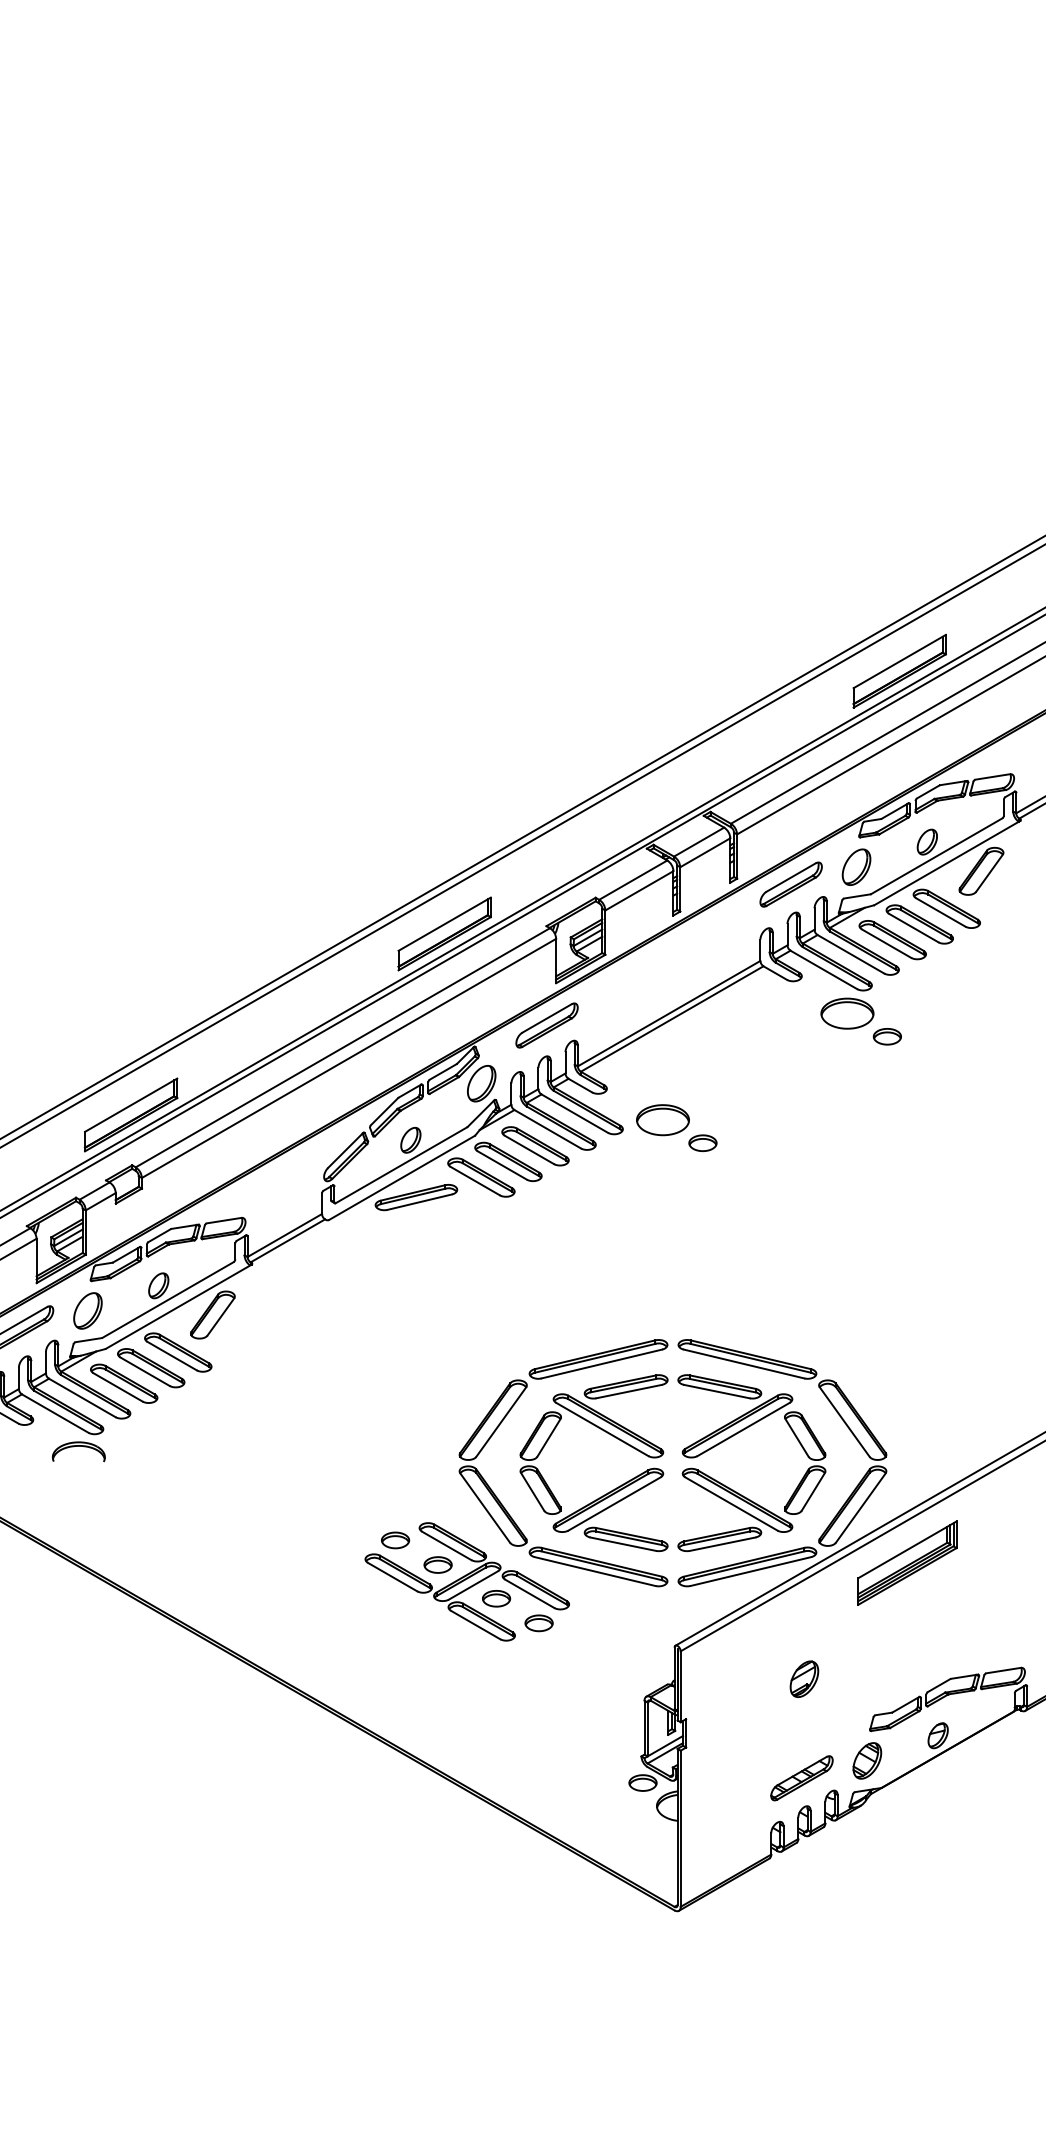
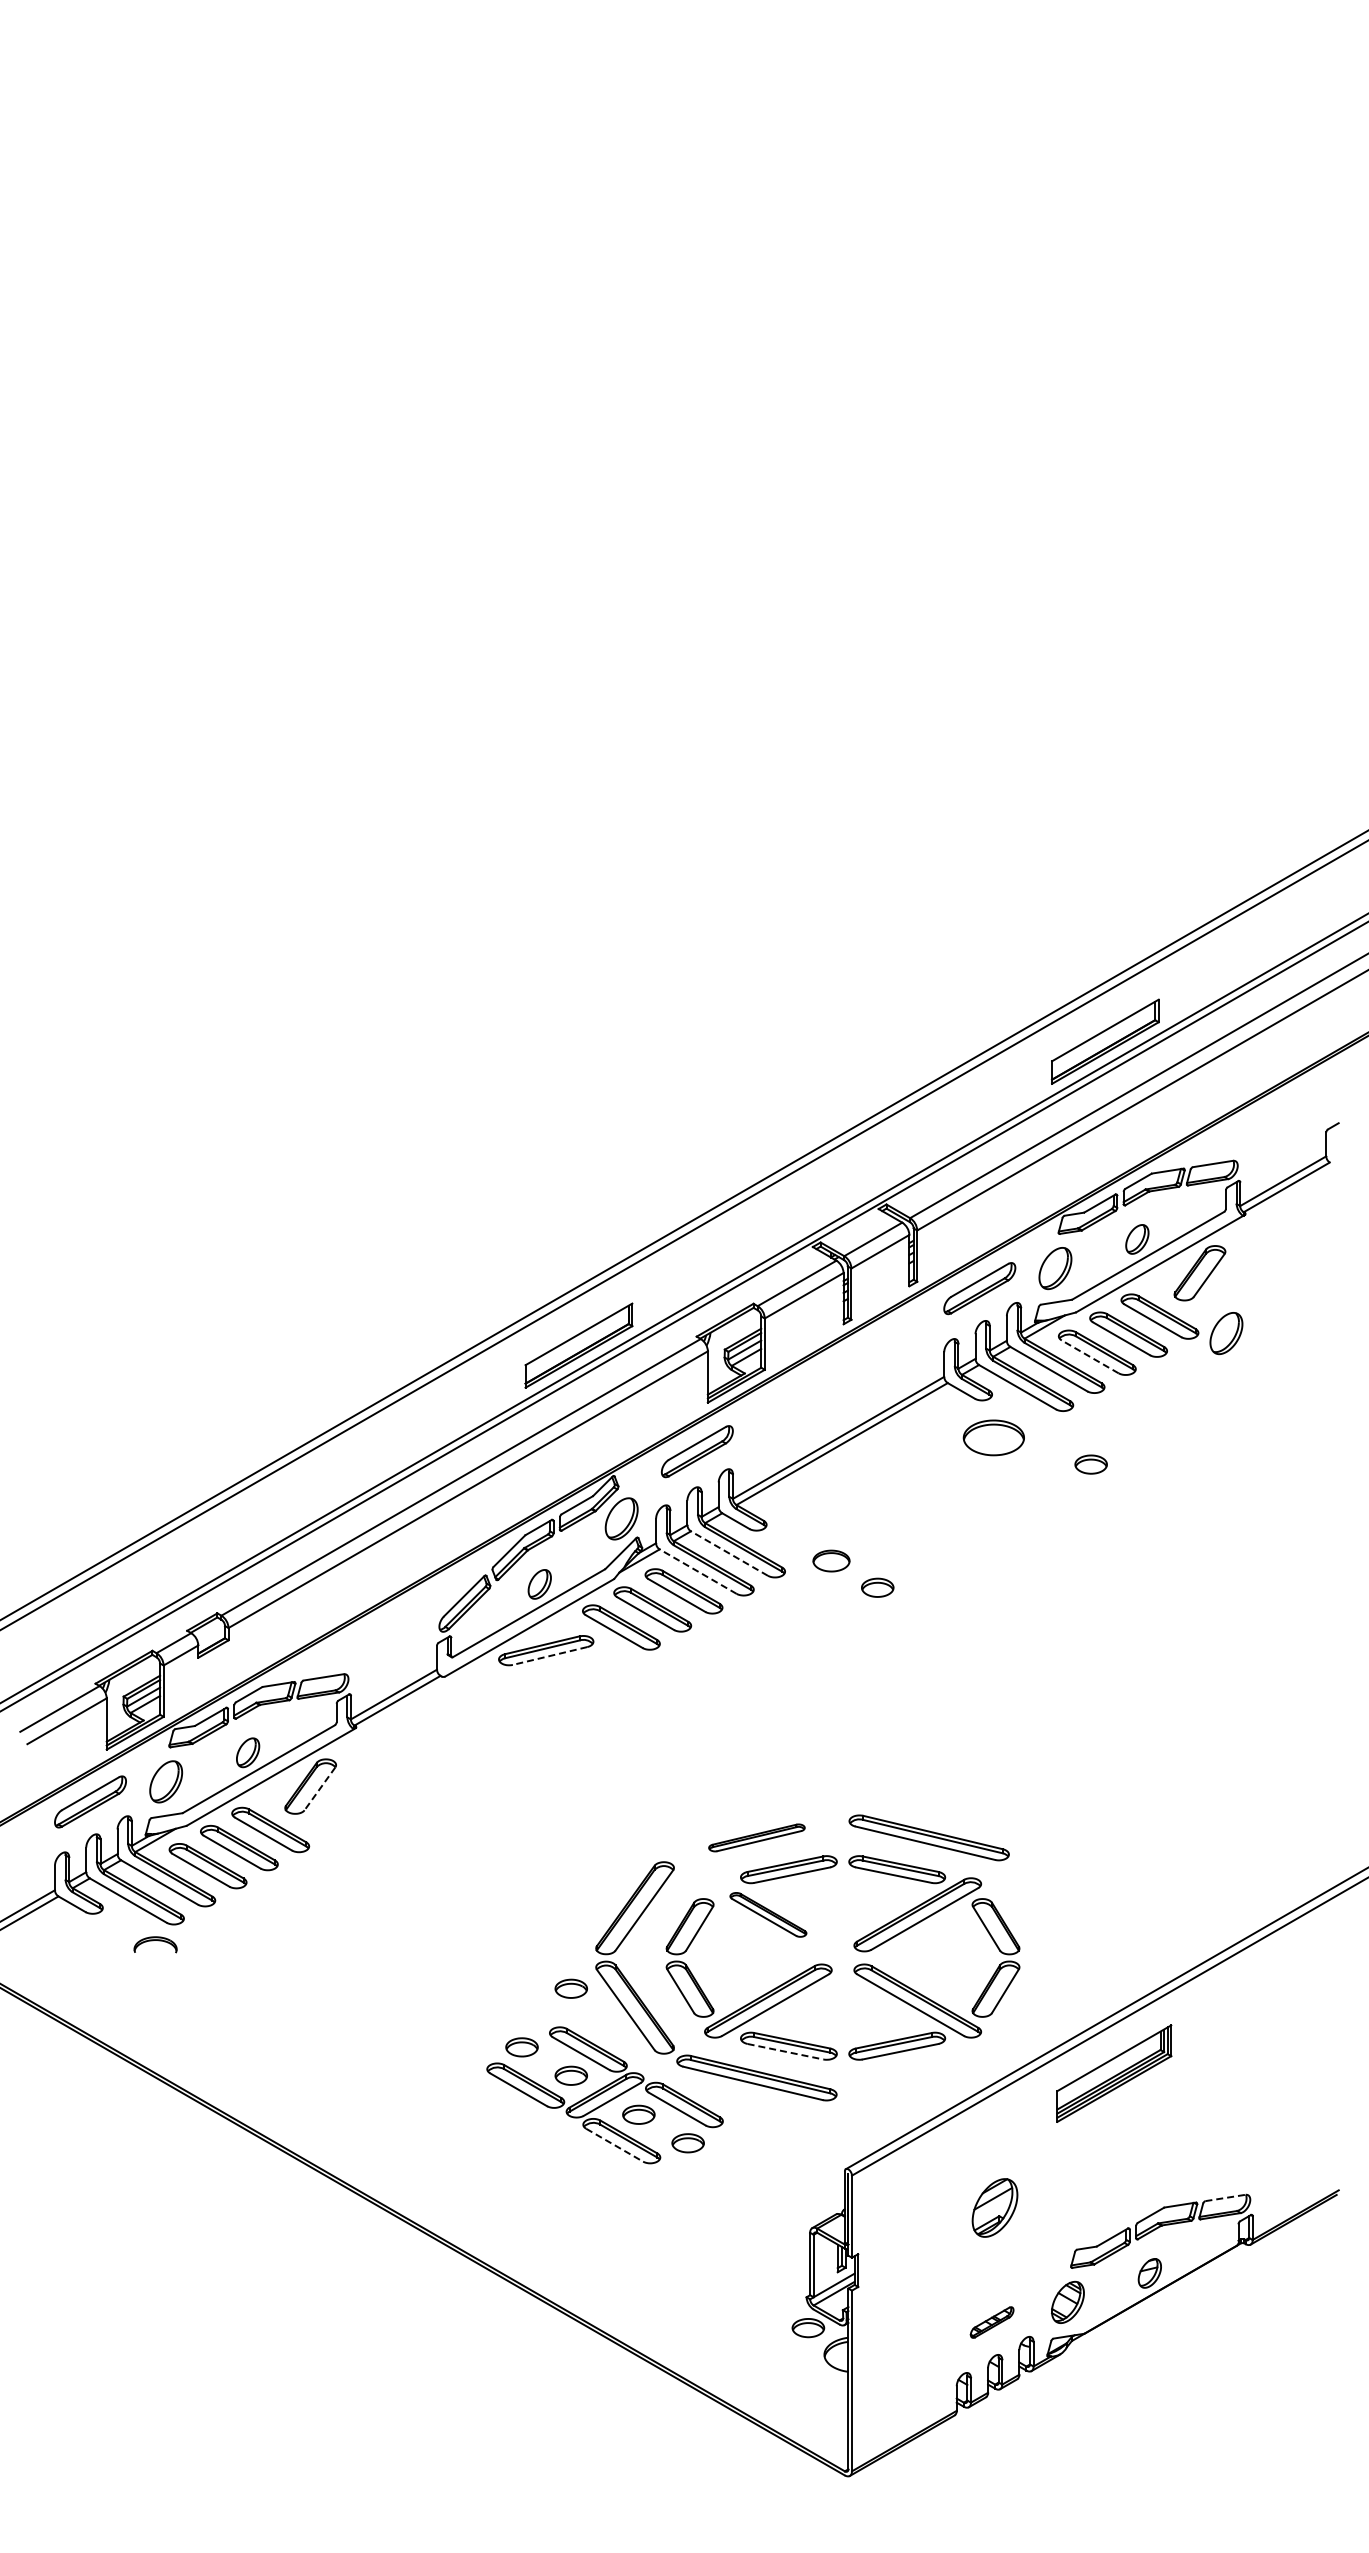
part: (1004, 923) -> (1226, 1333), added
line: (886, 943) -> (1090, 1356), solid -> dashed
part: (847, 1013) -> (993, 1437), moved
line: (574, 1113) -> (729, 1553), solid -> dashed
part: (130, 1115) -> (215, 1555), removed
part: (662, 1119) -> (831, 1560), size x0.6
line: (547, 1129) -> (697, 1571), solid -> dashed
line: (419, 1202) -> (549, 1656), solid -> dashed
line: (220, 1317) -> (319, 1789), solid -> dashed
part: (598, 1359) -> (756, 1837), size x0.6
part: (608, 1425) -> (768, 1914), size x0.6
part: (78, 1451) -> (155, 1944), size x0.7
part: (437, 1489) -> (570, 1988), added
part: (831, 1520) -> (1026, 2024), removed
line: (623, 1544) -> (785, 2051), solid -> dashed
line: (475, 1625) -> (614, 2145), solid -> dashed
line: (1004, 1670) -> (1226, 2197), solid -> dashed
part: (804, 1678) -> (995, 2207), size x1.4
part: (801, 1778) -> (991, 2322), size x0.6

